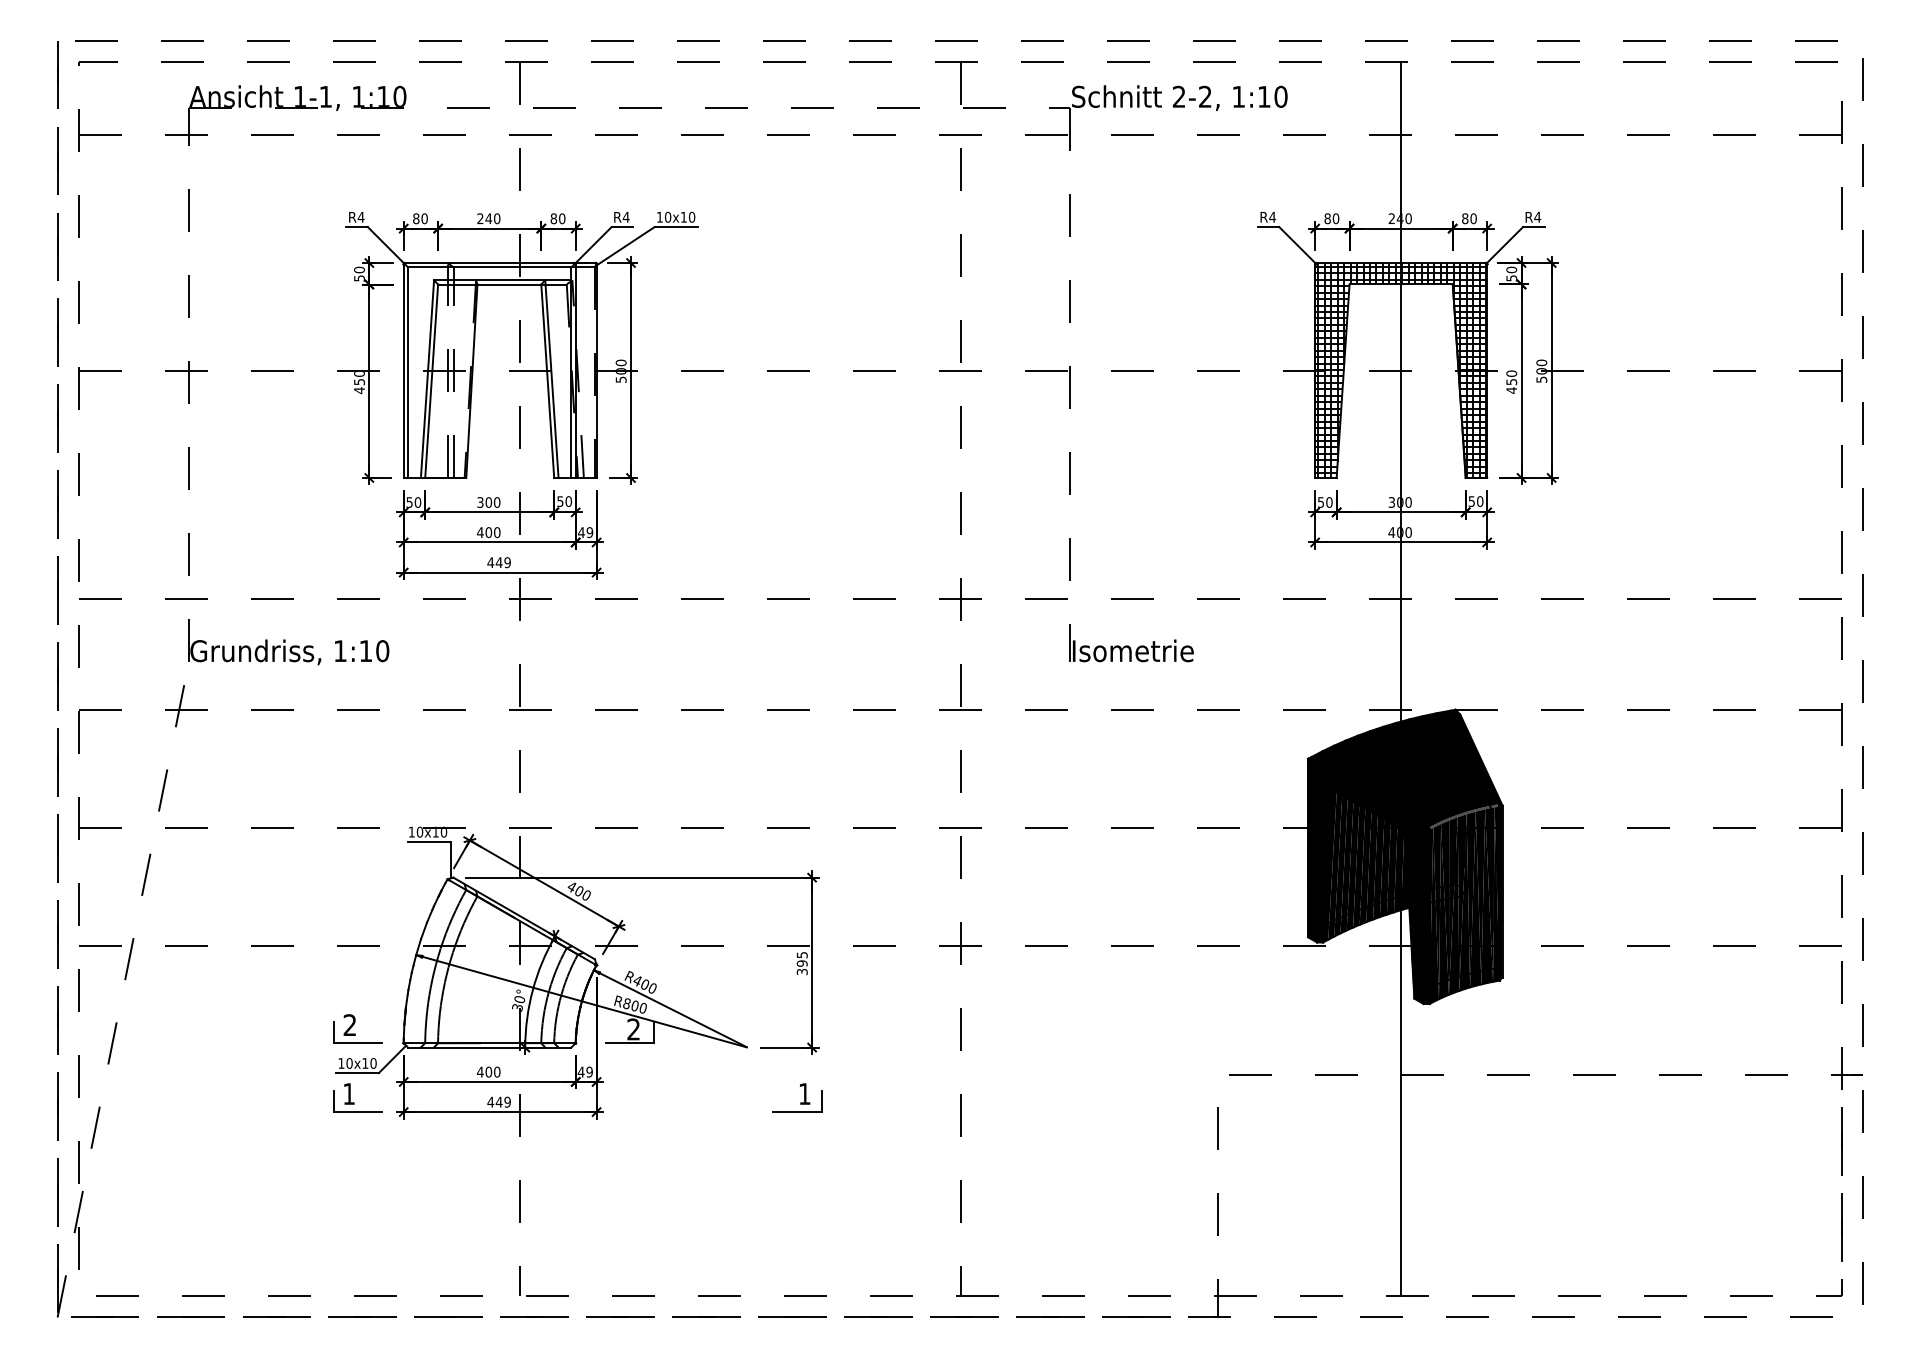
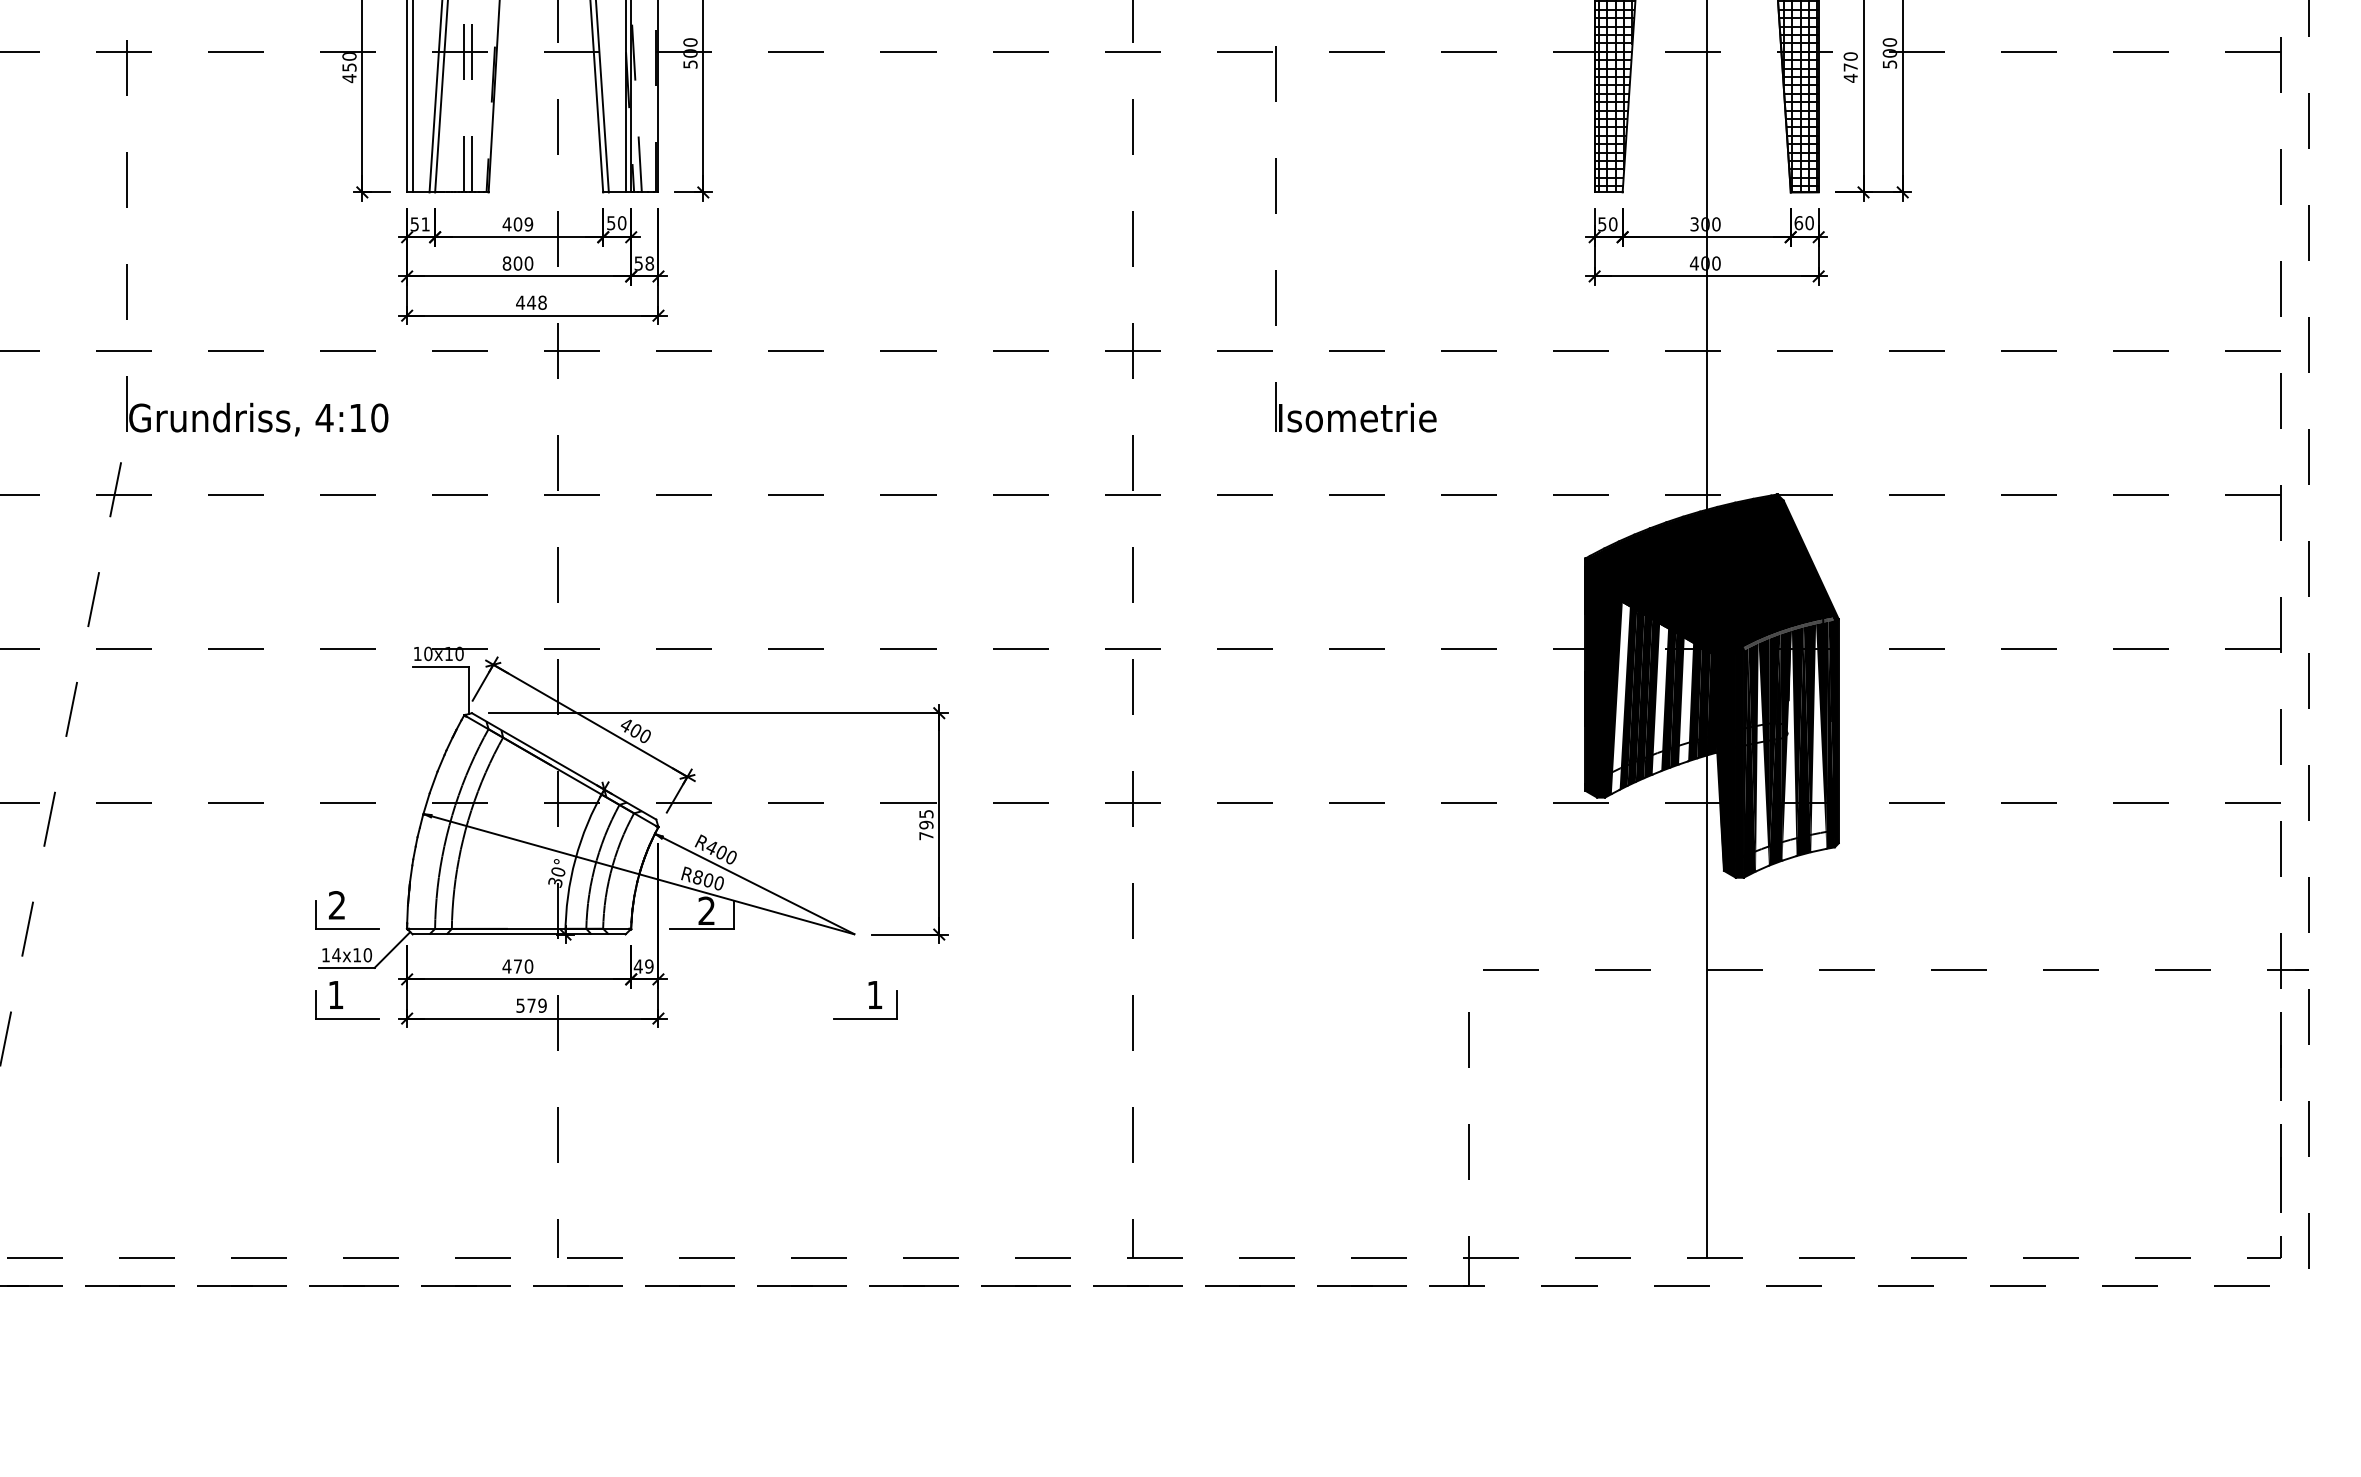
text: (1511, 382) -> (1850, 68), 450 -> 470
text: (1471, 501) -> (1798, 223), 50 -> 60
text: (417, 502) -> (425, 224), 50 -> 51
text: (488, 502) -> (517, 224), 300 -> 409
text: (479, 532) -> (505, 263), 400 -> 800
text: (585, 532) -> (643, 263), 49 -> 58
text: (507, 562) -> (542, 302), 449 -> 448
text: (340, 650) -> (324, 417), 1:10 -> 4:10
fill: (1335, 865) -> (1621, 697), removed
fill: (1365, 866) -> (1660, 698), removed
fill: (1384, 868) -> (1684, 701), removed
fill: (1487, 896) -> (1819, 737), removed
fill: (1464, 902) -> (1789, 745), removed
fill: (1443, 911) -> (1761, 757), removed
text: (801, 971) -> (925, 835), 395 -> 795
text: (349, 1063) -> (336, 955), 10x10 -> 14x10
text: (488, 1071) -> (517, 965), 400 -> 470
part: (797, 1097) -> (865, 999), moved
text: (494, 1101) -> (525, 1004), 449 -> 579

